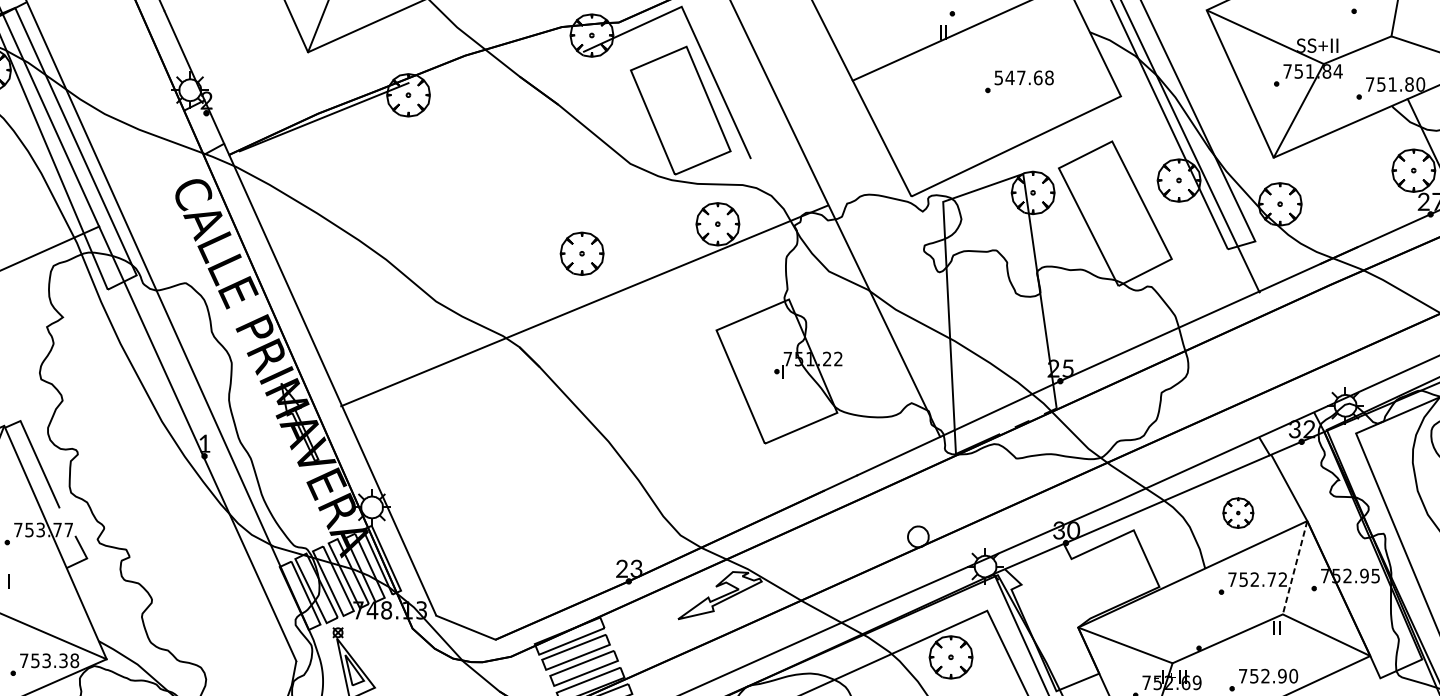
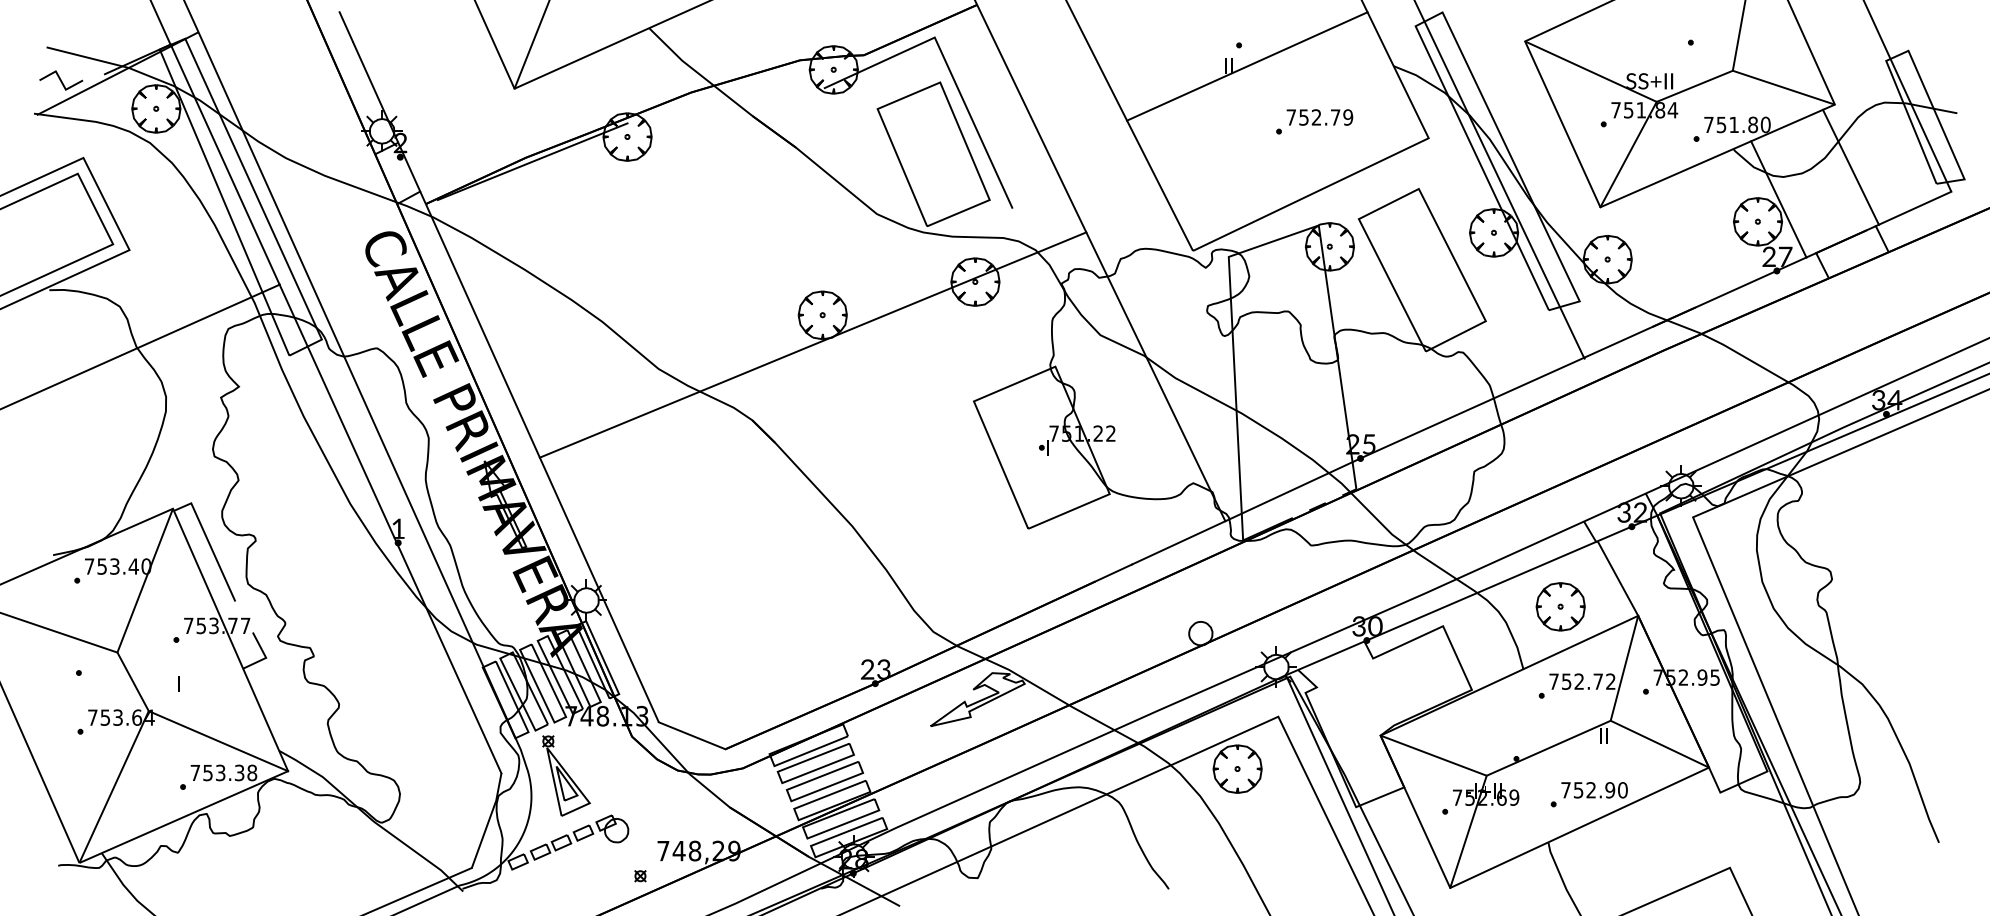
text: (1023, 77) -> (1319, 117), 547.68 -> 752.79
line: (583, 305) -> (812, 344), moved
part: (1238, 512) -> (1560, 606), size x1.43
line: (1295, 567) -> (1624, 668), dashed -> solid

